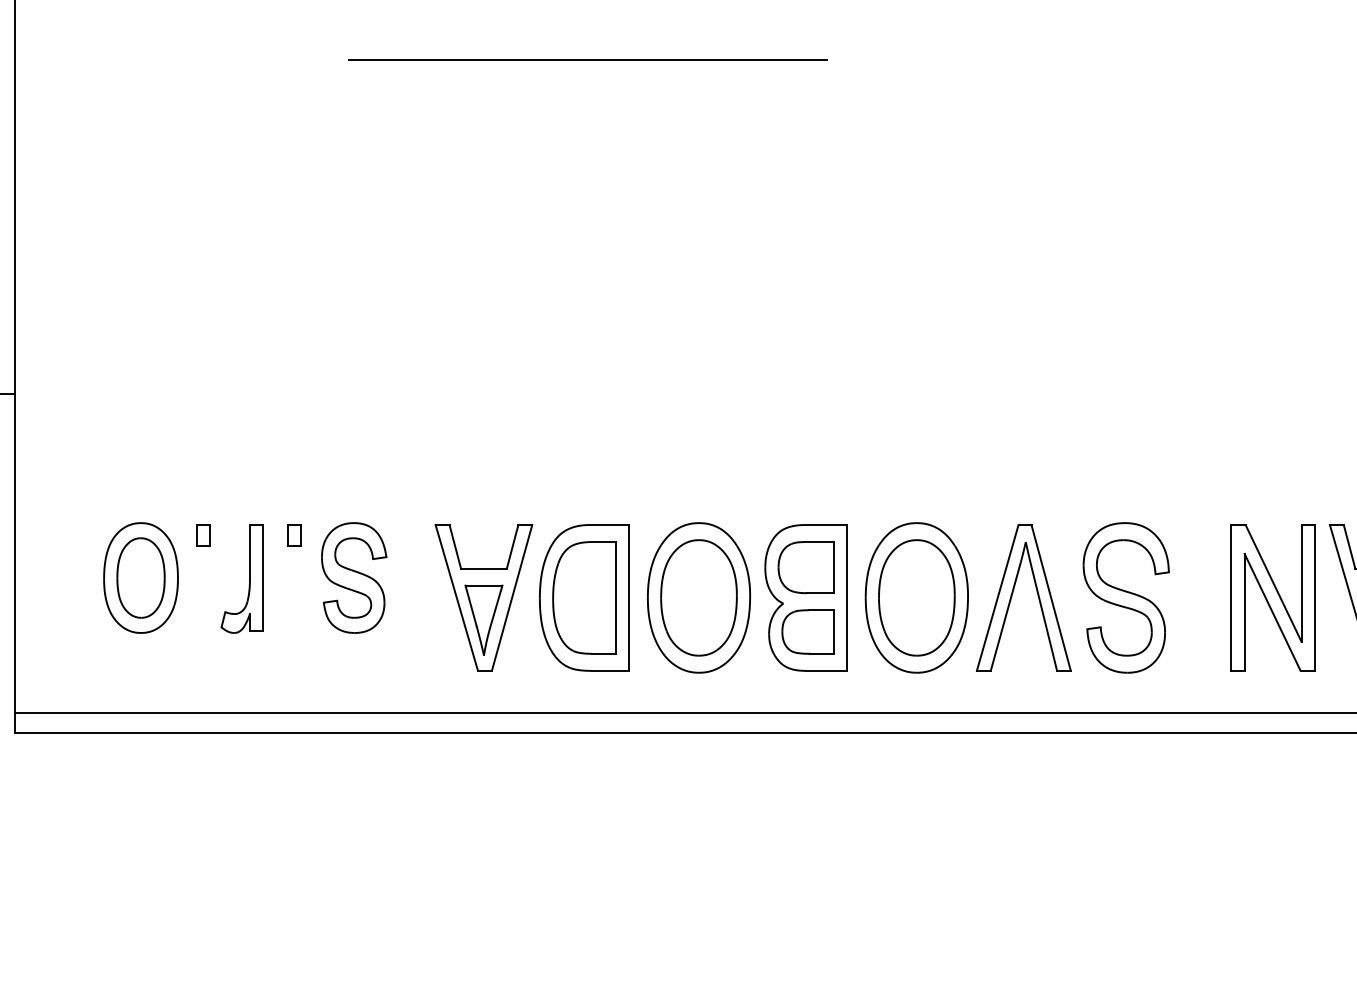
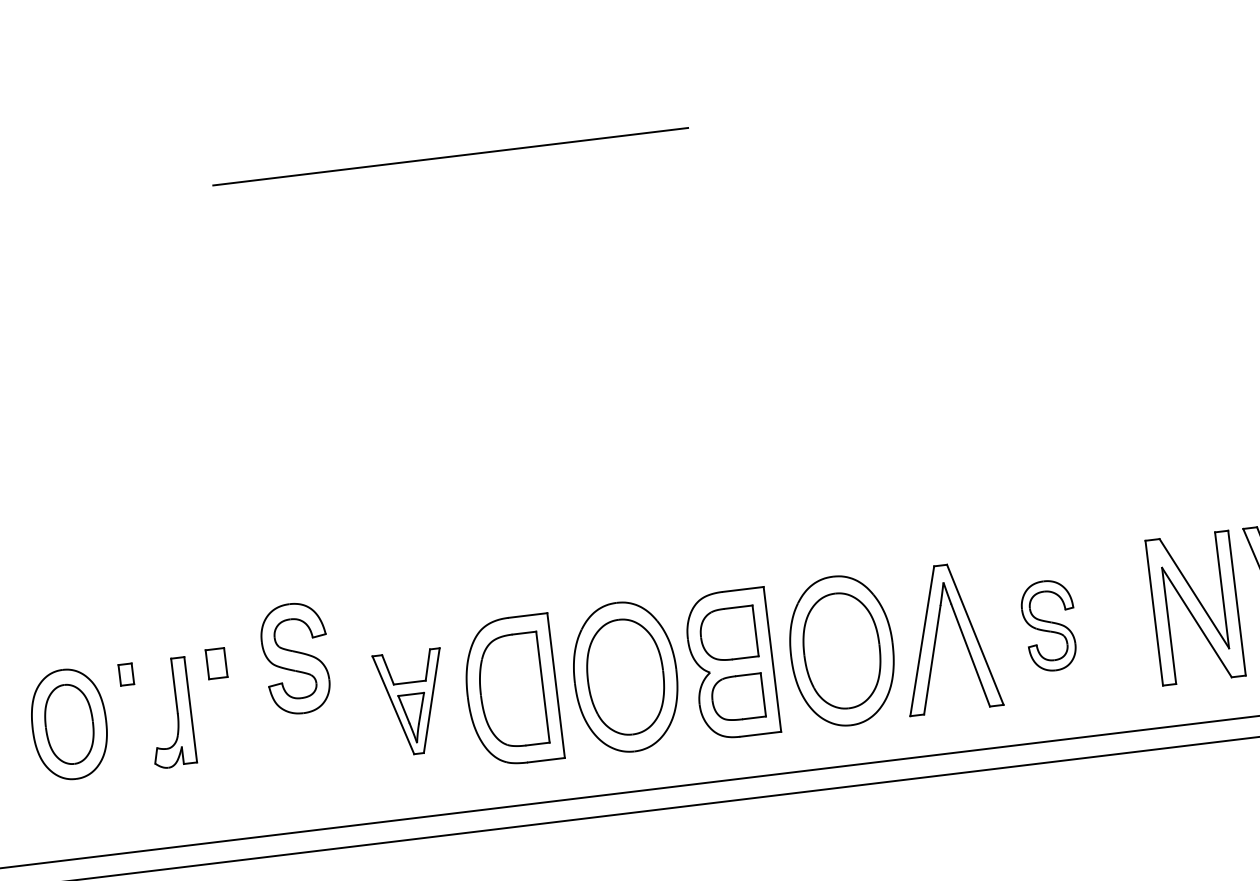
part: (294, 535) -> (216, 663), size x1.4
part: (354, 577) -> (296, 658), moved
part: (483, 597) -> (411, 702), size x0.7
part: (1125, 597) -> (1049, 625), size x0.6

